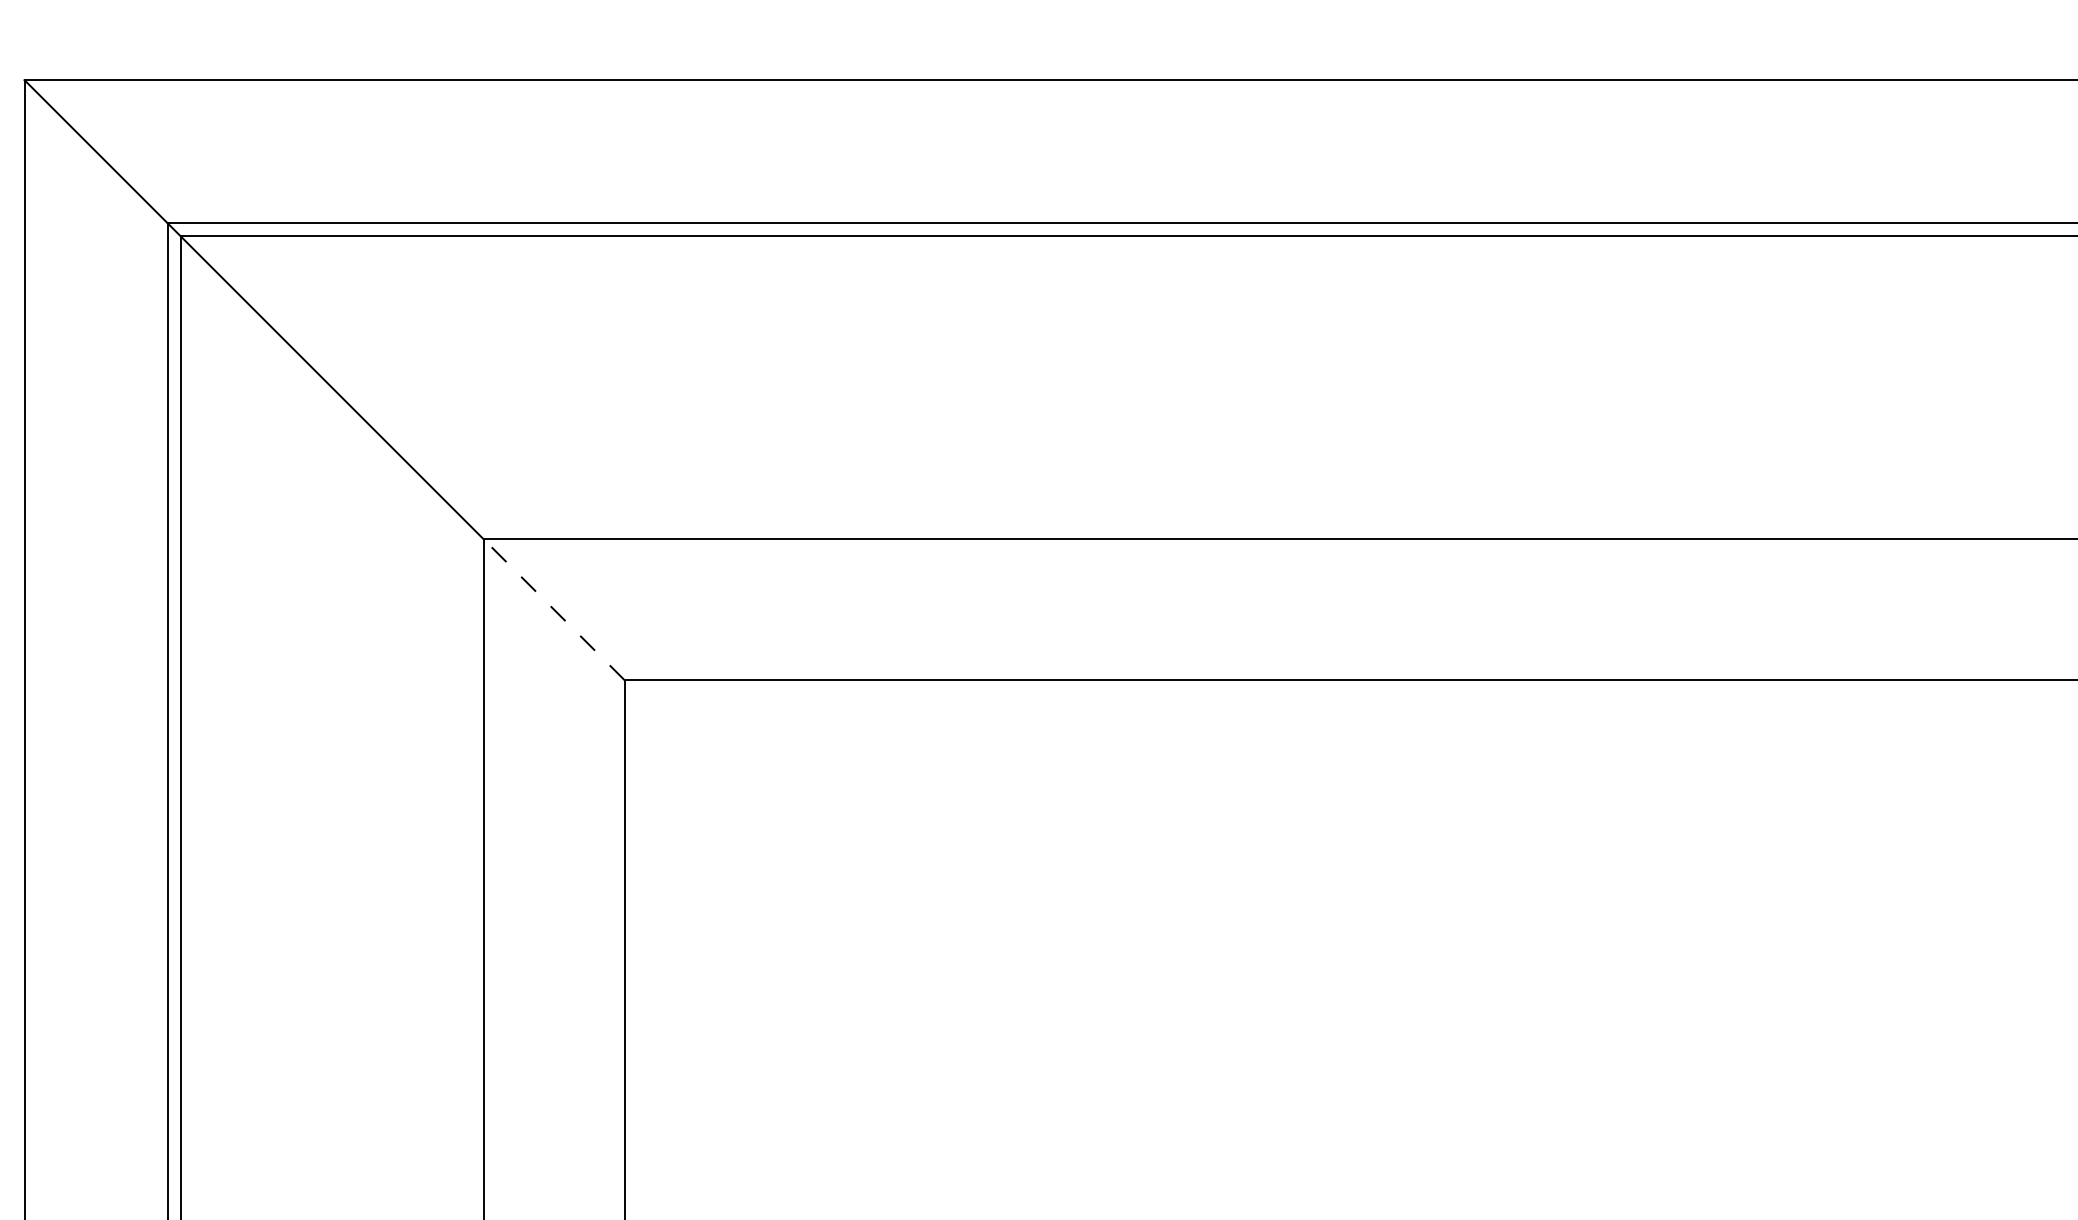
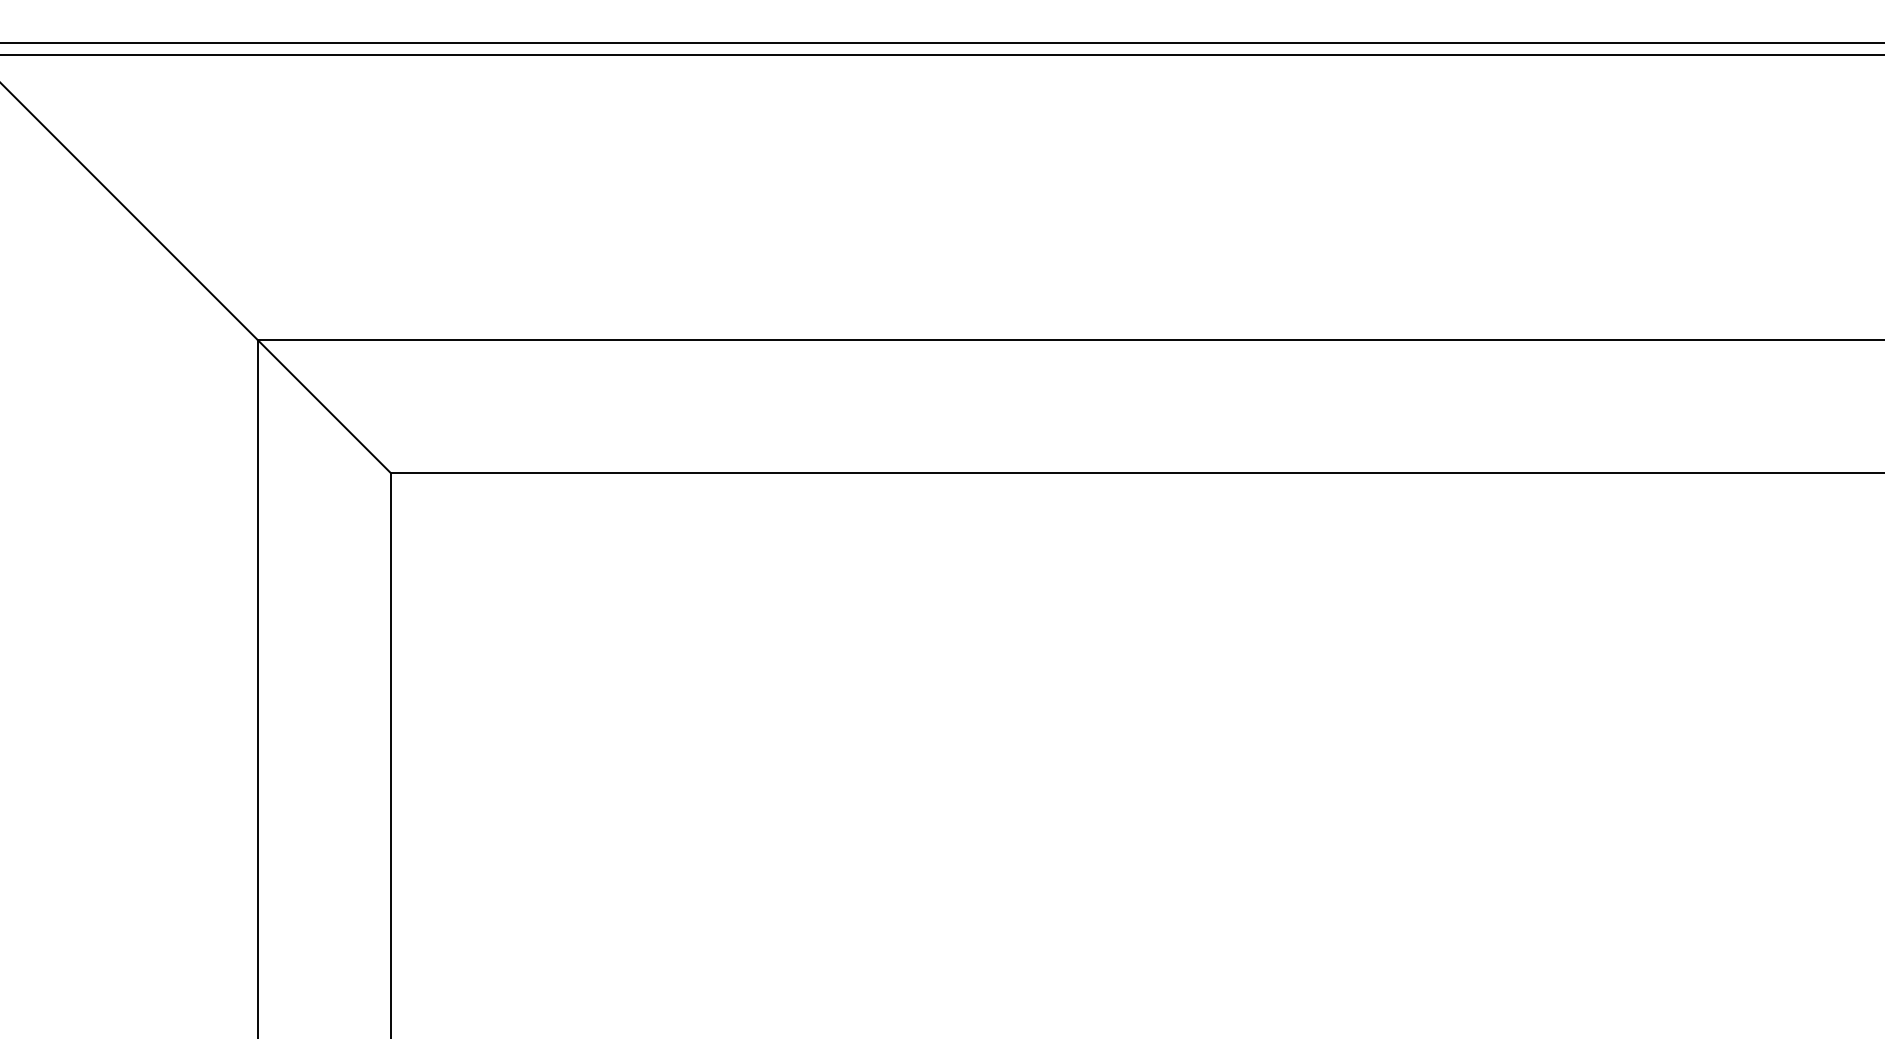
line: (553, 609) -> (323, 406), dashed -> solid

